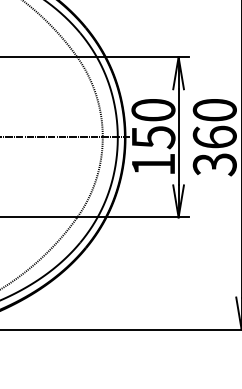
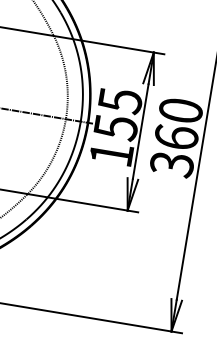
text: (153, 110) -> (120, 101), 150 -> 155

